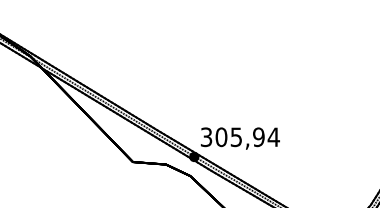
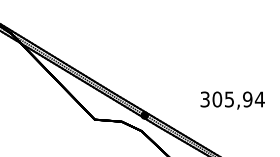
text: (240, 138) -> (232, 100), moved

